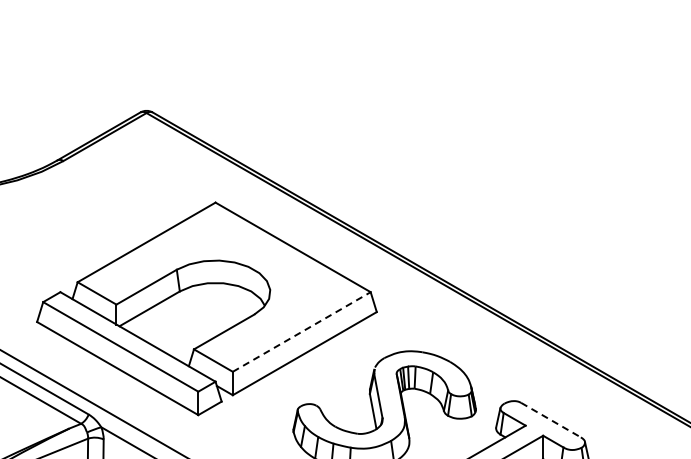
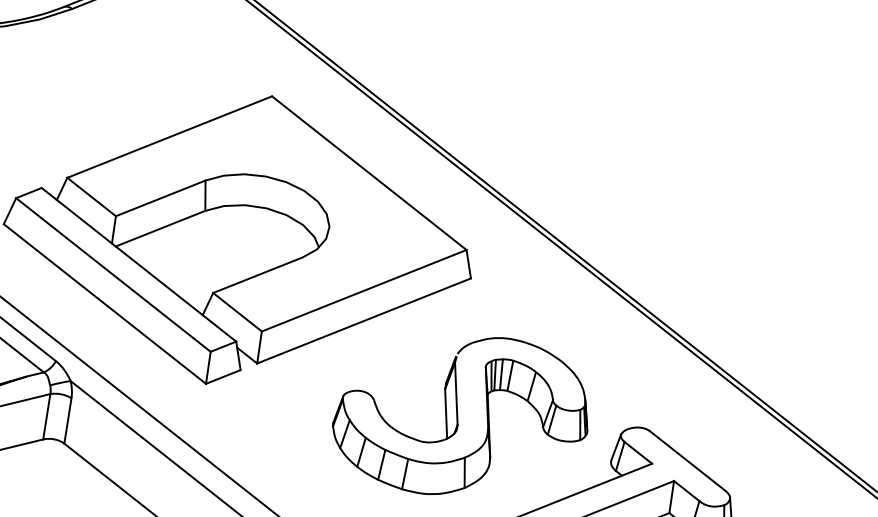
line: (301, 331) -> (363, 289), dashed -> solid
line: (551, 420) -> (688, 461), dashed -> solid

